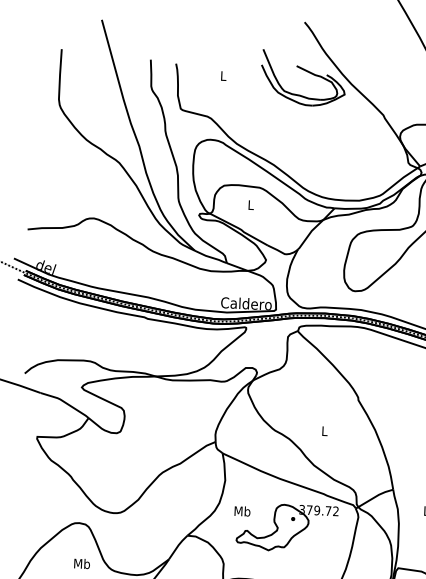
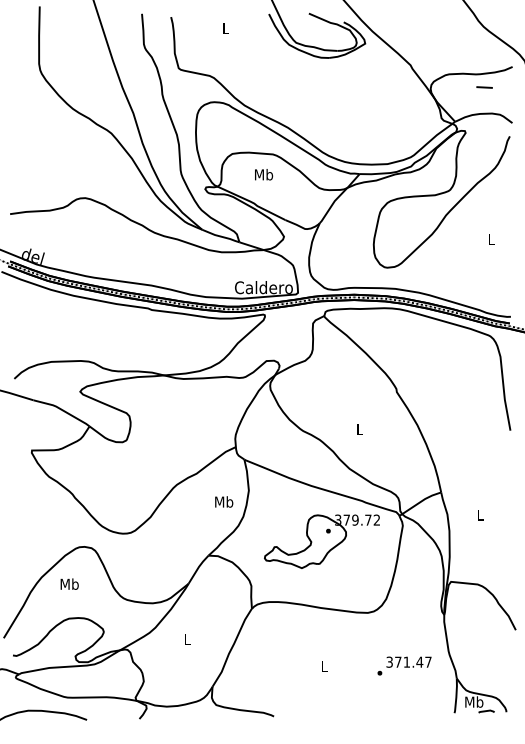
text: (251, 204) -> (264, 174), L -> Mb
text: (242, 510) -> (224, 501), moved
text: (81, 563) -> (69, 583), moved

